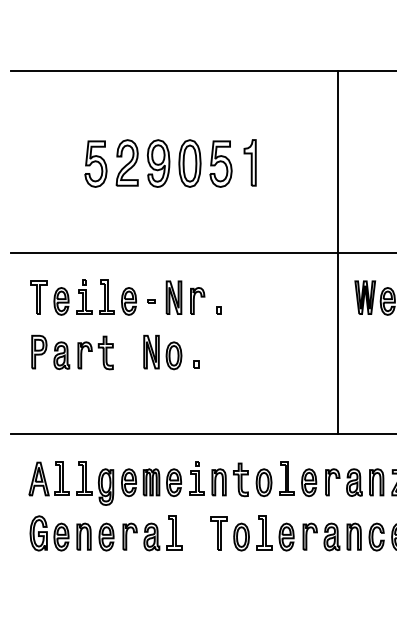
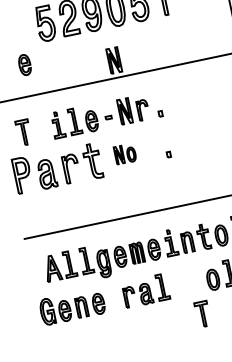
part: (173, 229) -> (113, 60), added
part: (61, 301) -> (24, 65), moved
part: (72, 352) -> (57, 168), size x1.4
part: (162, 352) -> (124, 154), size x0.7
part: (196, 364) -> (168, 154), moved
part: (71, 533) -> (71, 306), moved
part: (218, 533) -> (202, 314), moved

